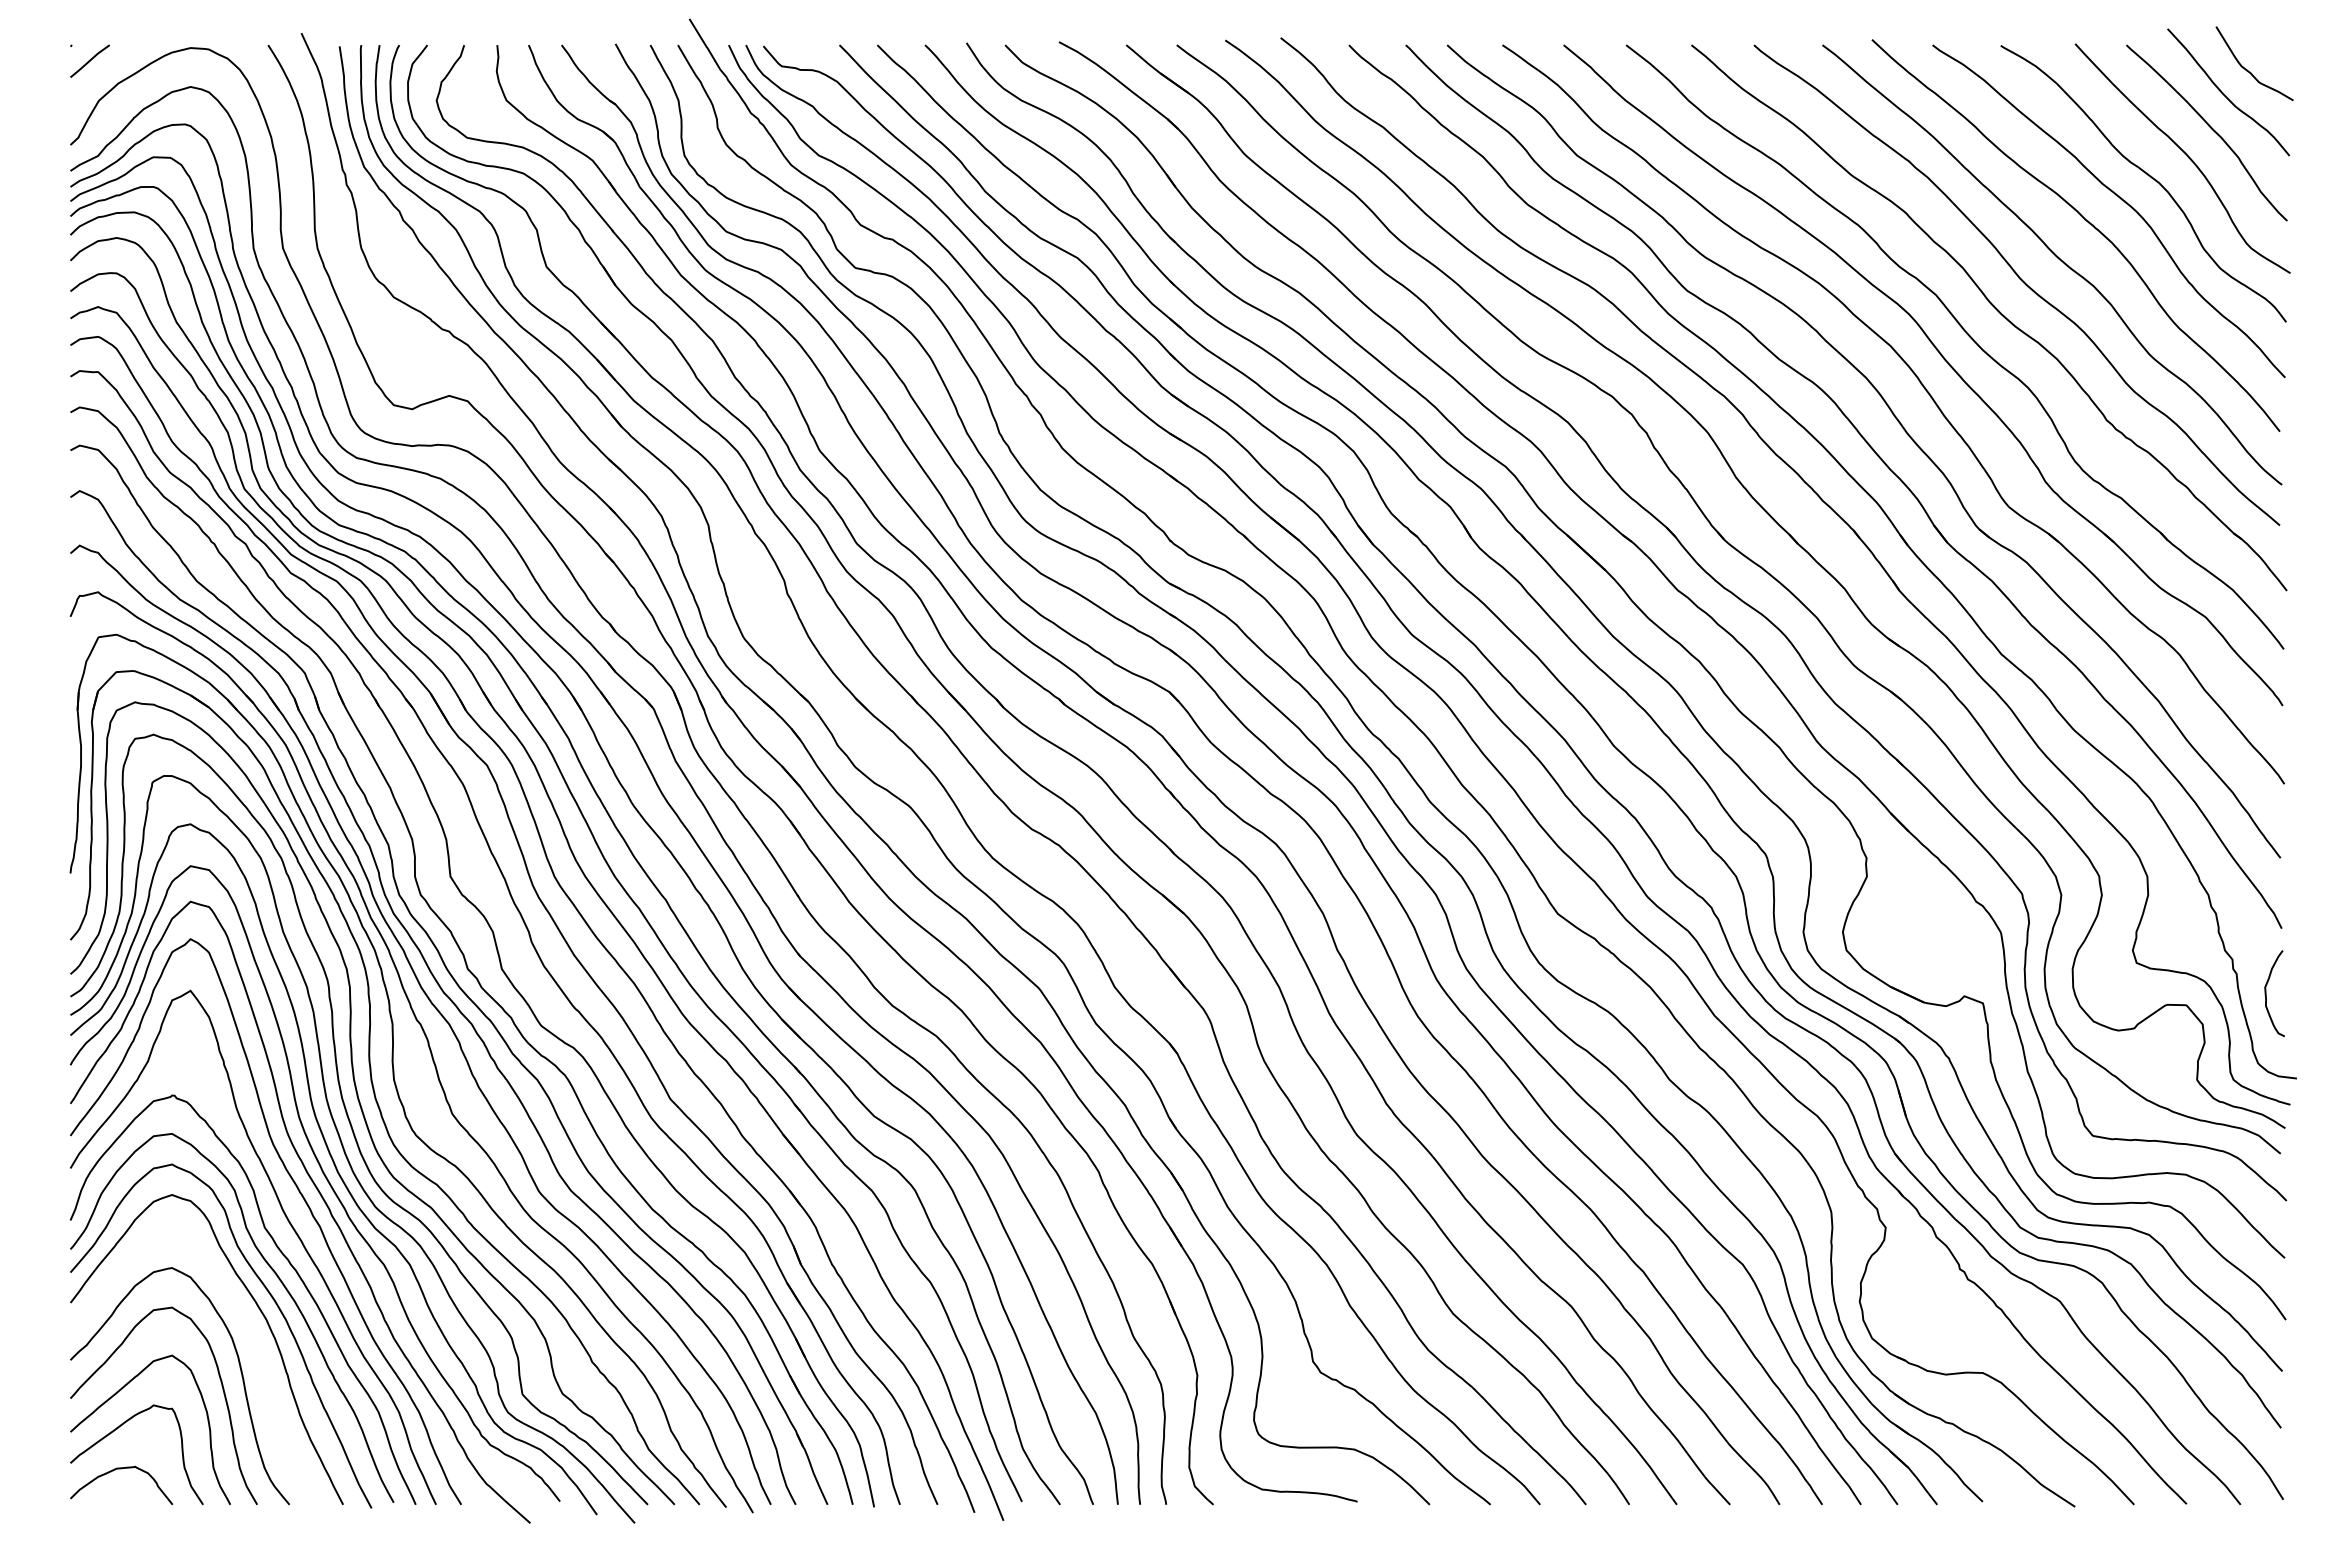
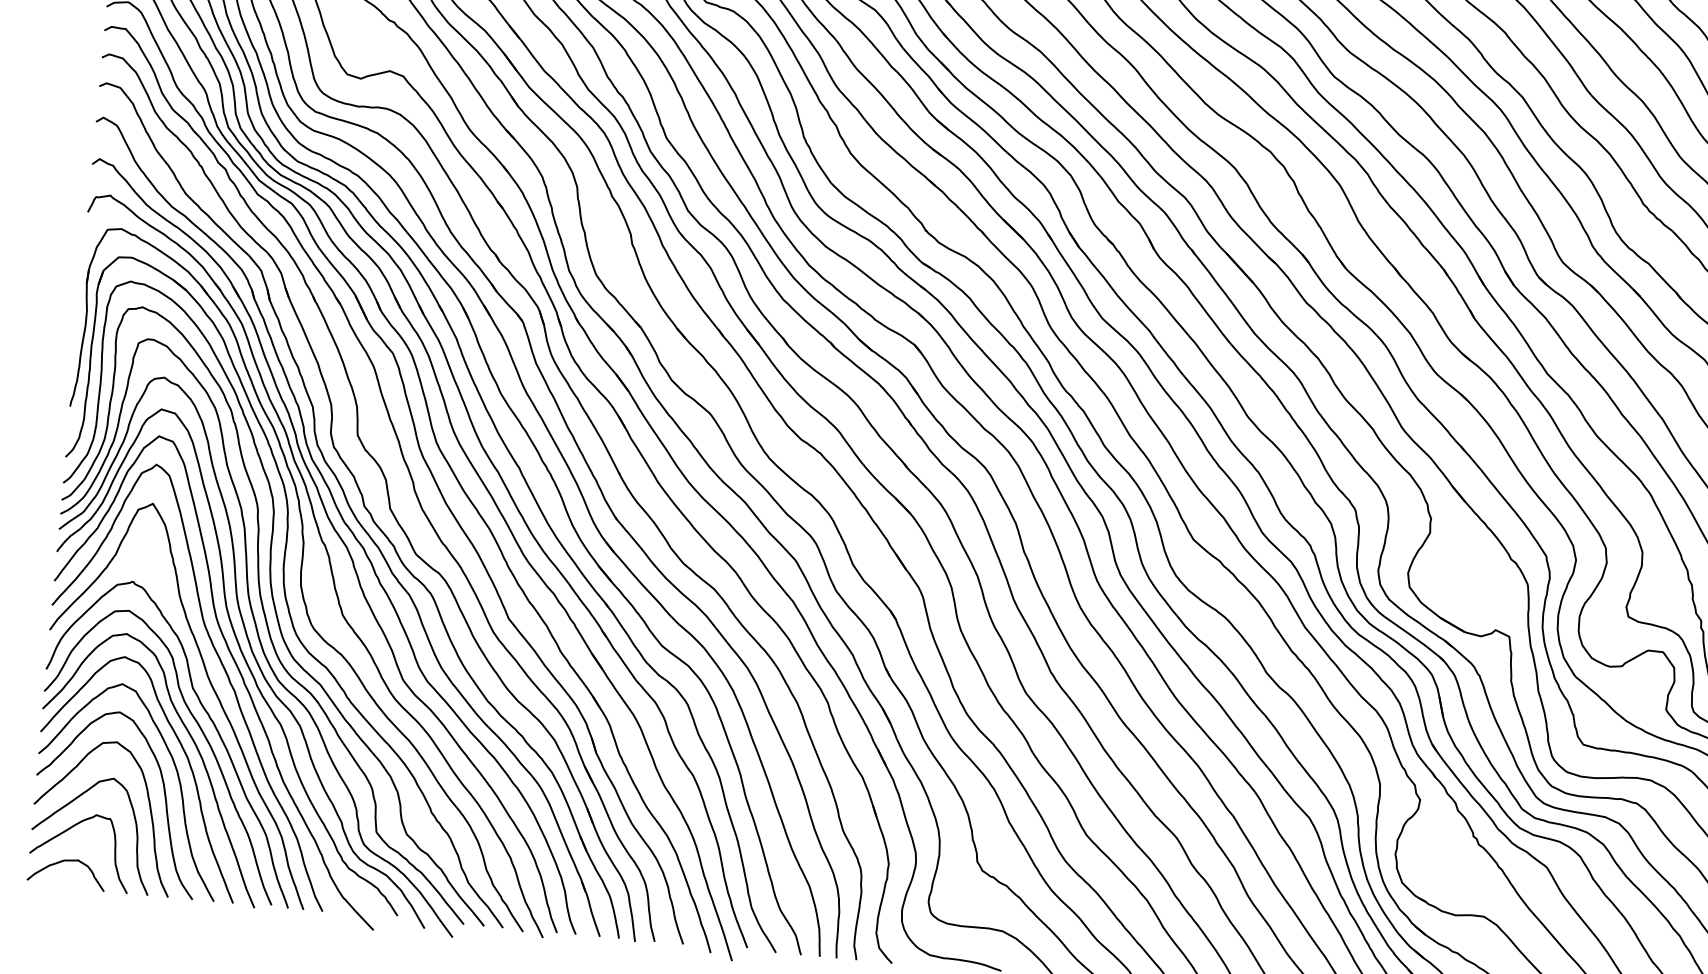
curve: (255, 1345) -> (177, 776), added

